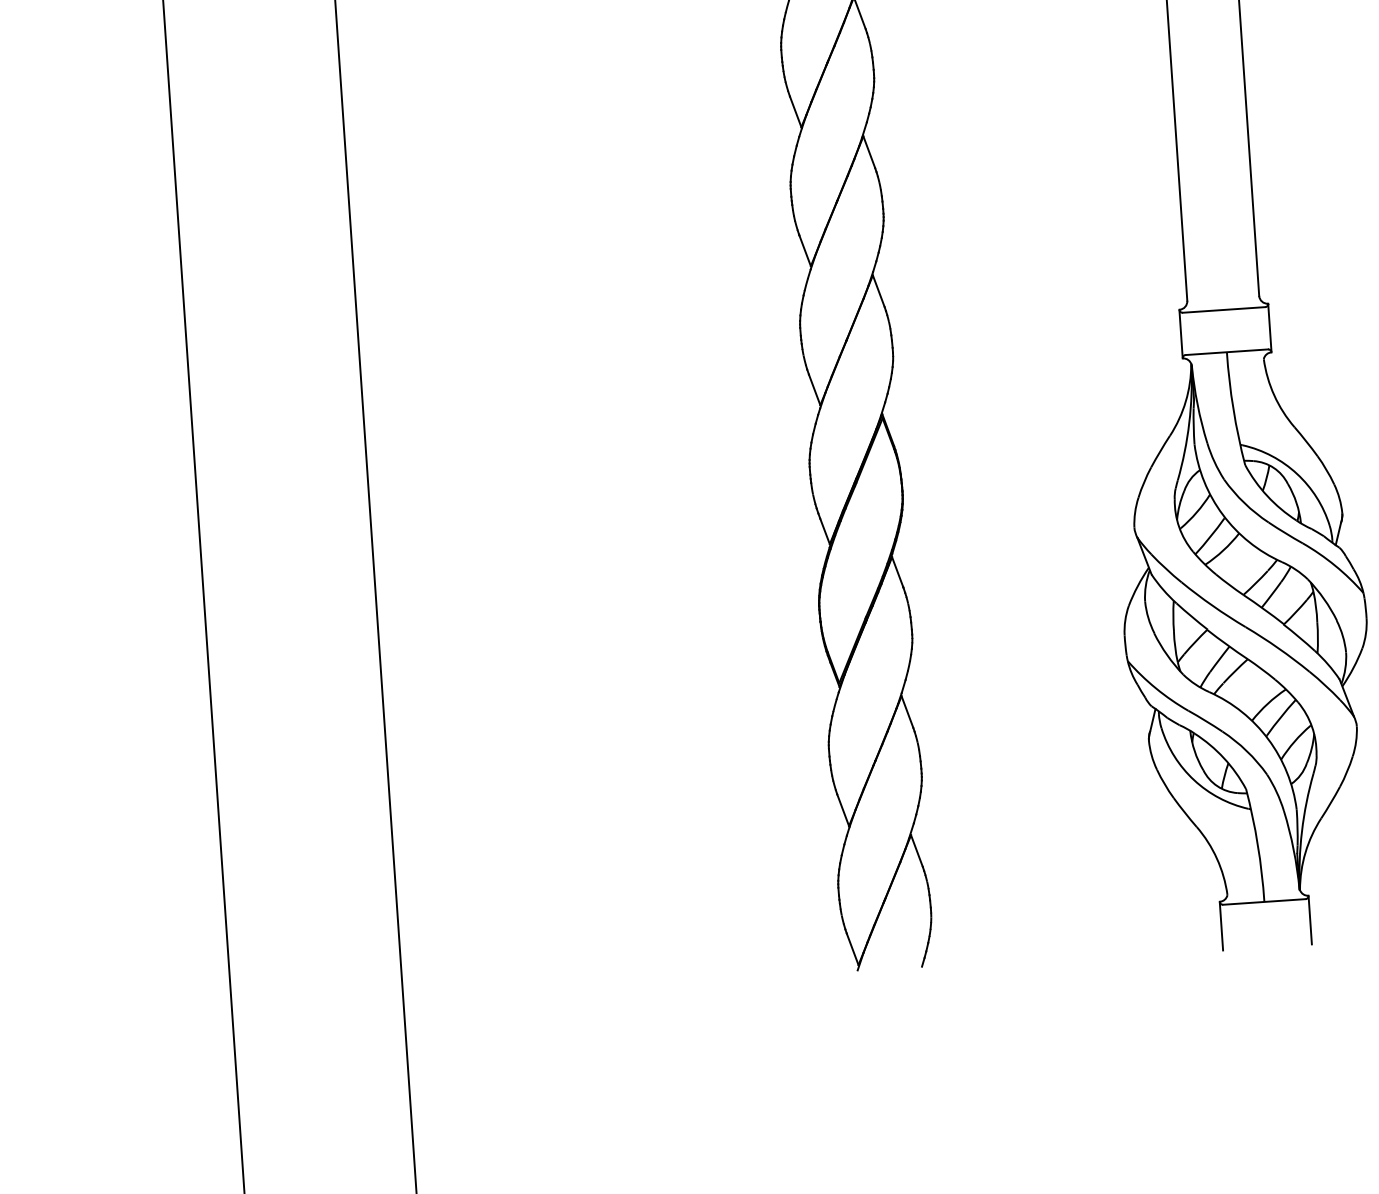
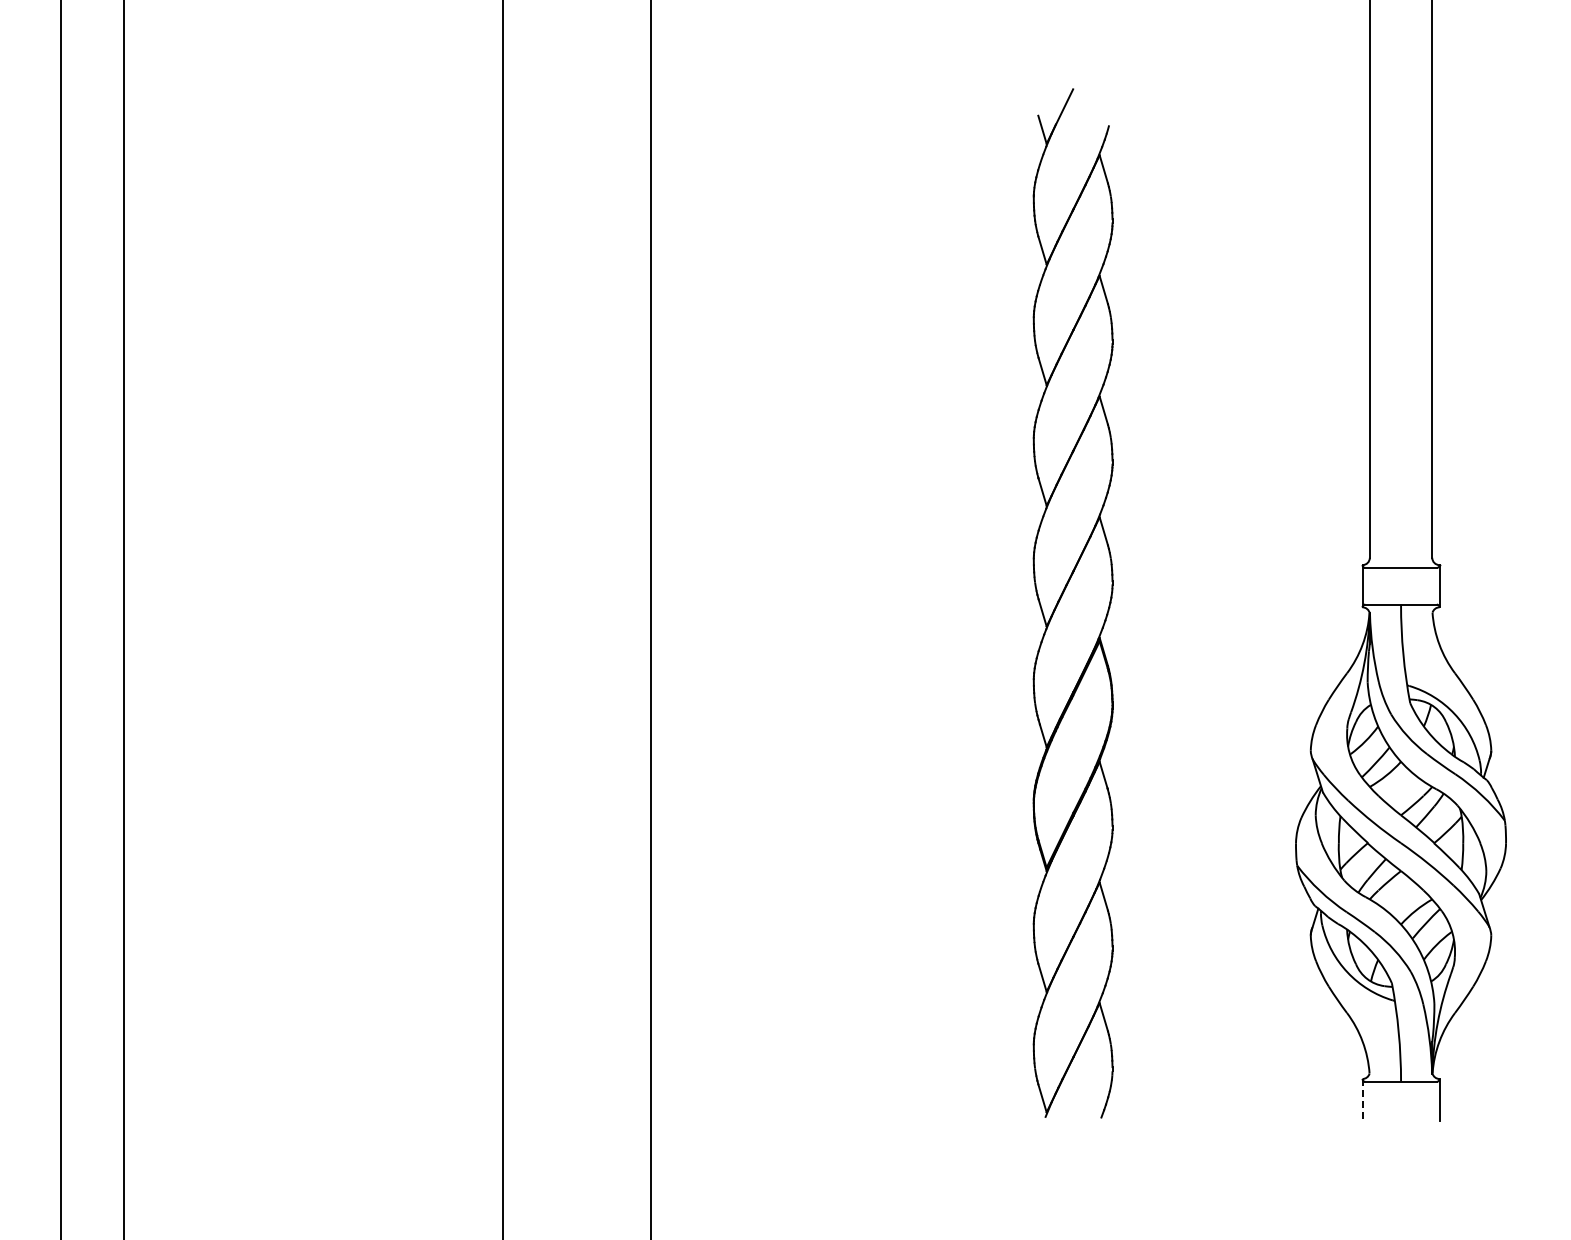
line: (1221, 926) -> (1362, 1100), solid -> dashed

